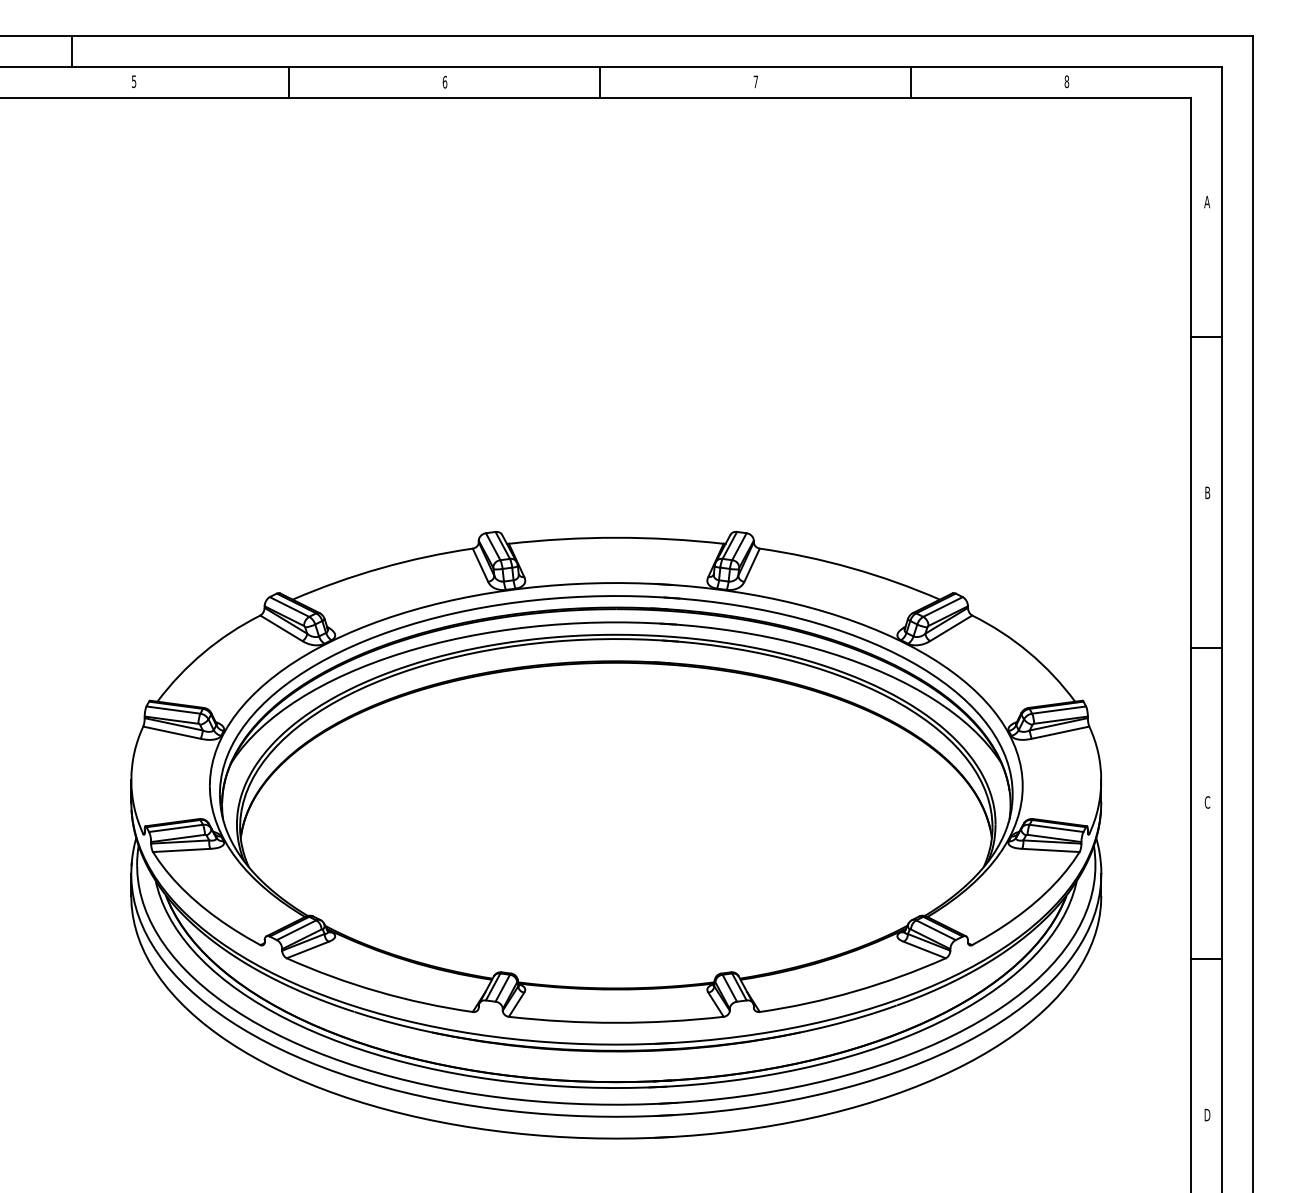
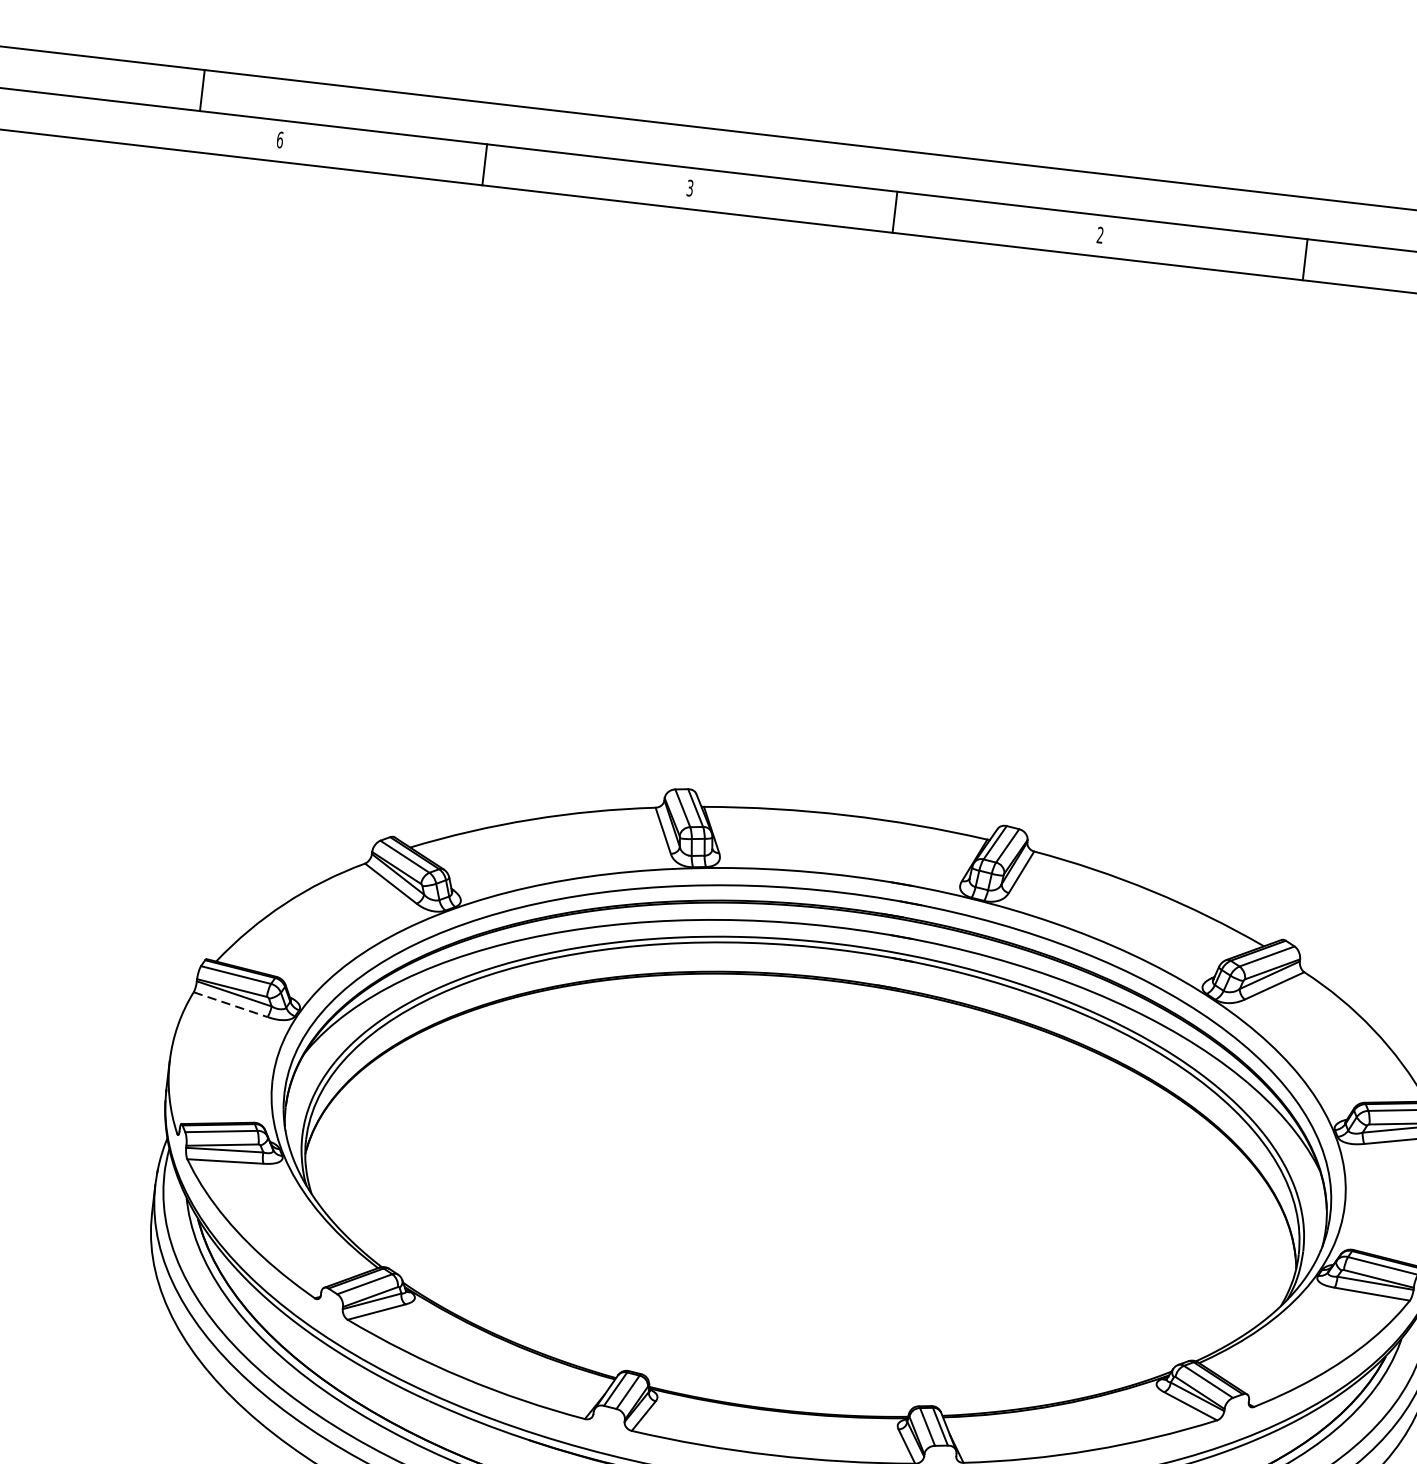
text: (133, 81) -> (279, 139), 5 -> 6
text: (444, 81) -> (689, 187), 6 -> 3
text: (755, 81) -> (1099, 234), 7 -> 2
line: (172, 732) -> (231, 1004), solid -> dashed

